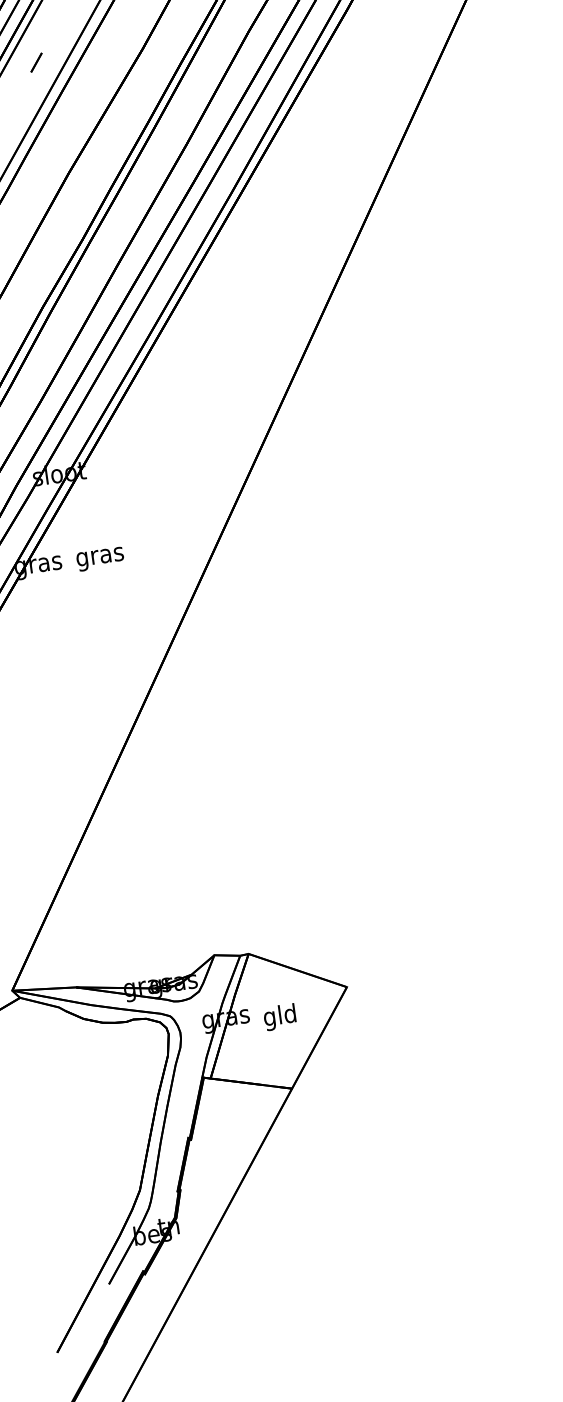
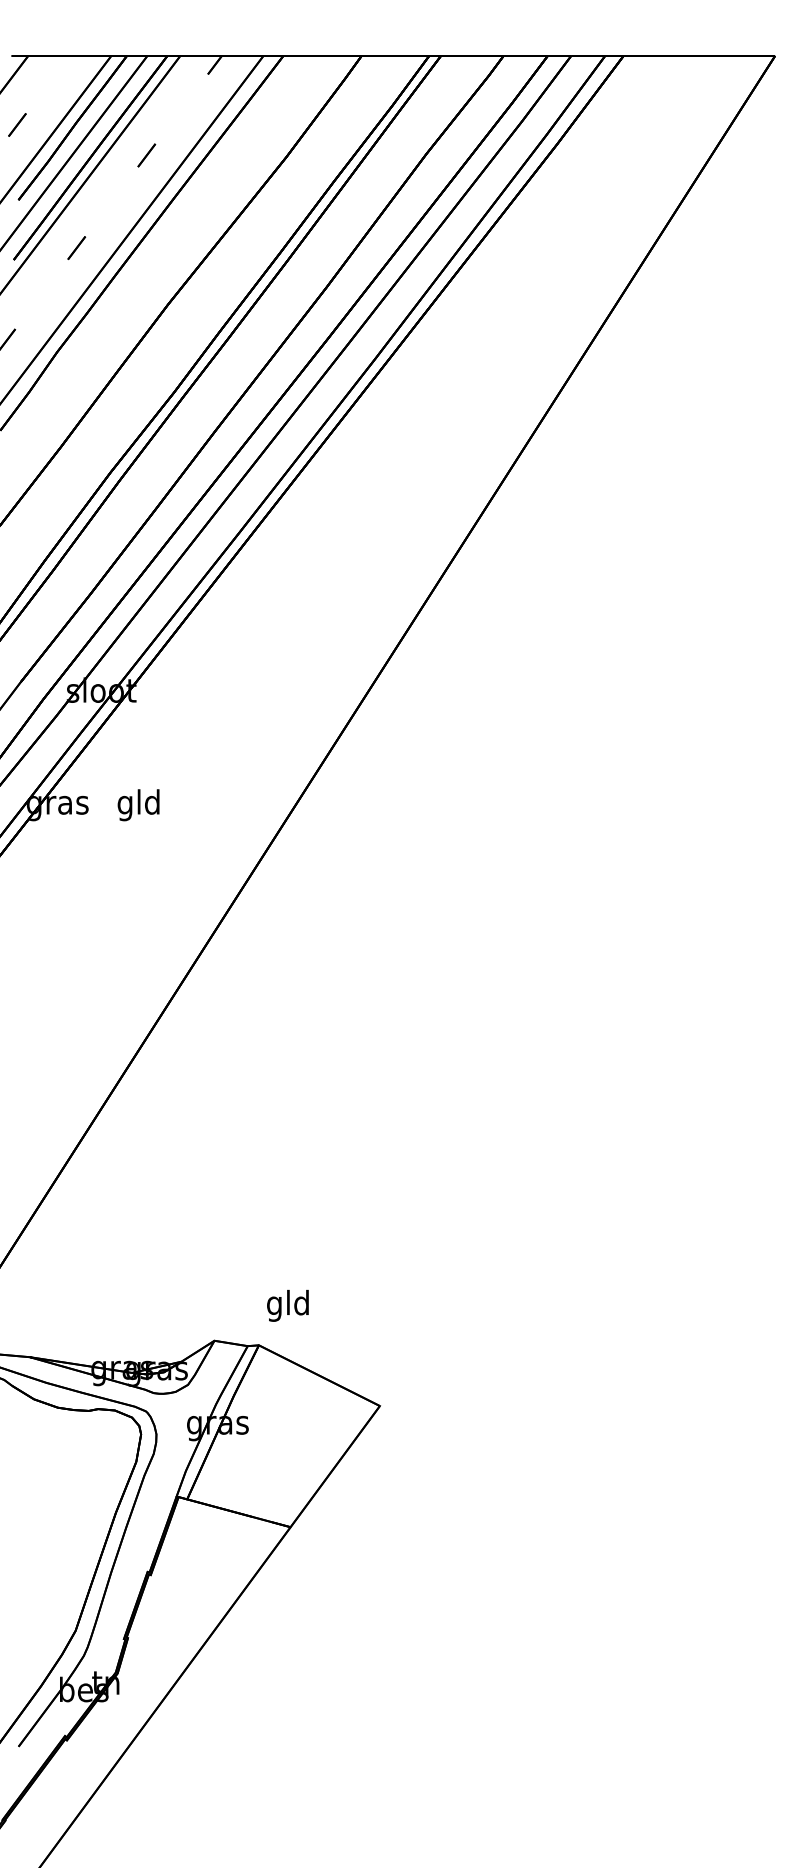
text: (100, 556) -> (139, 805), gras -> gld
text: (279, 1017) -> (287, 1305), moved

